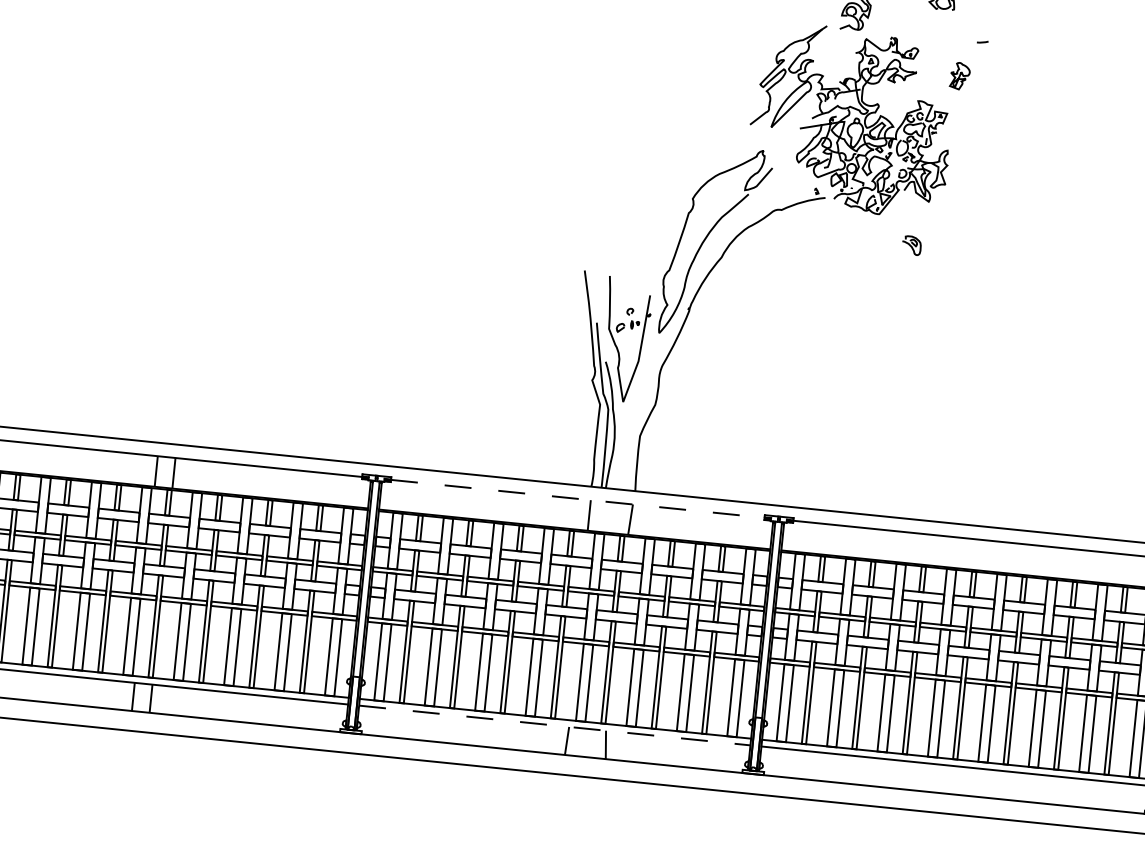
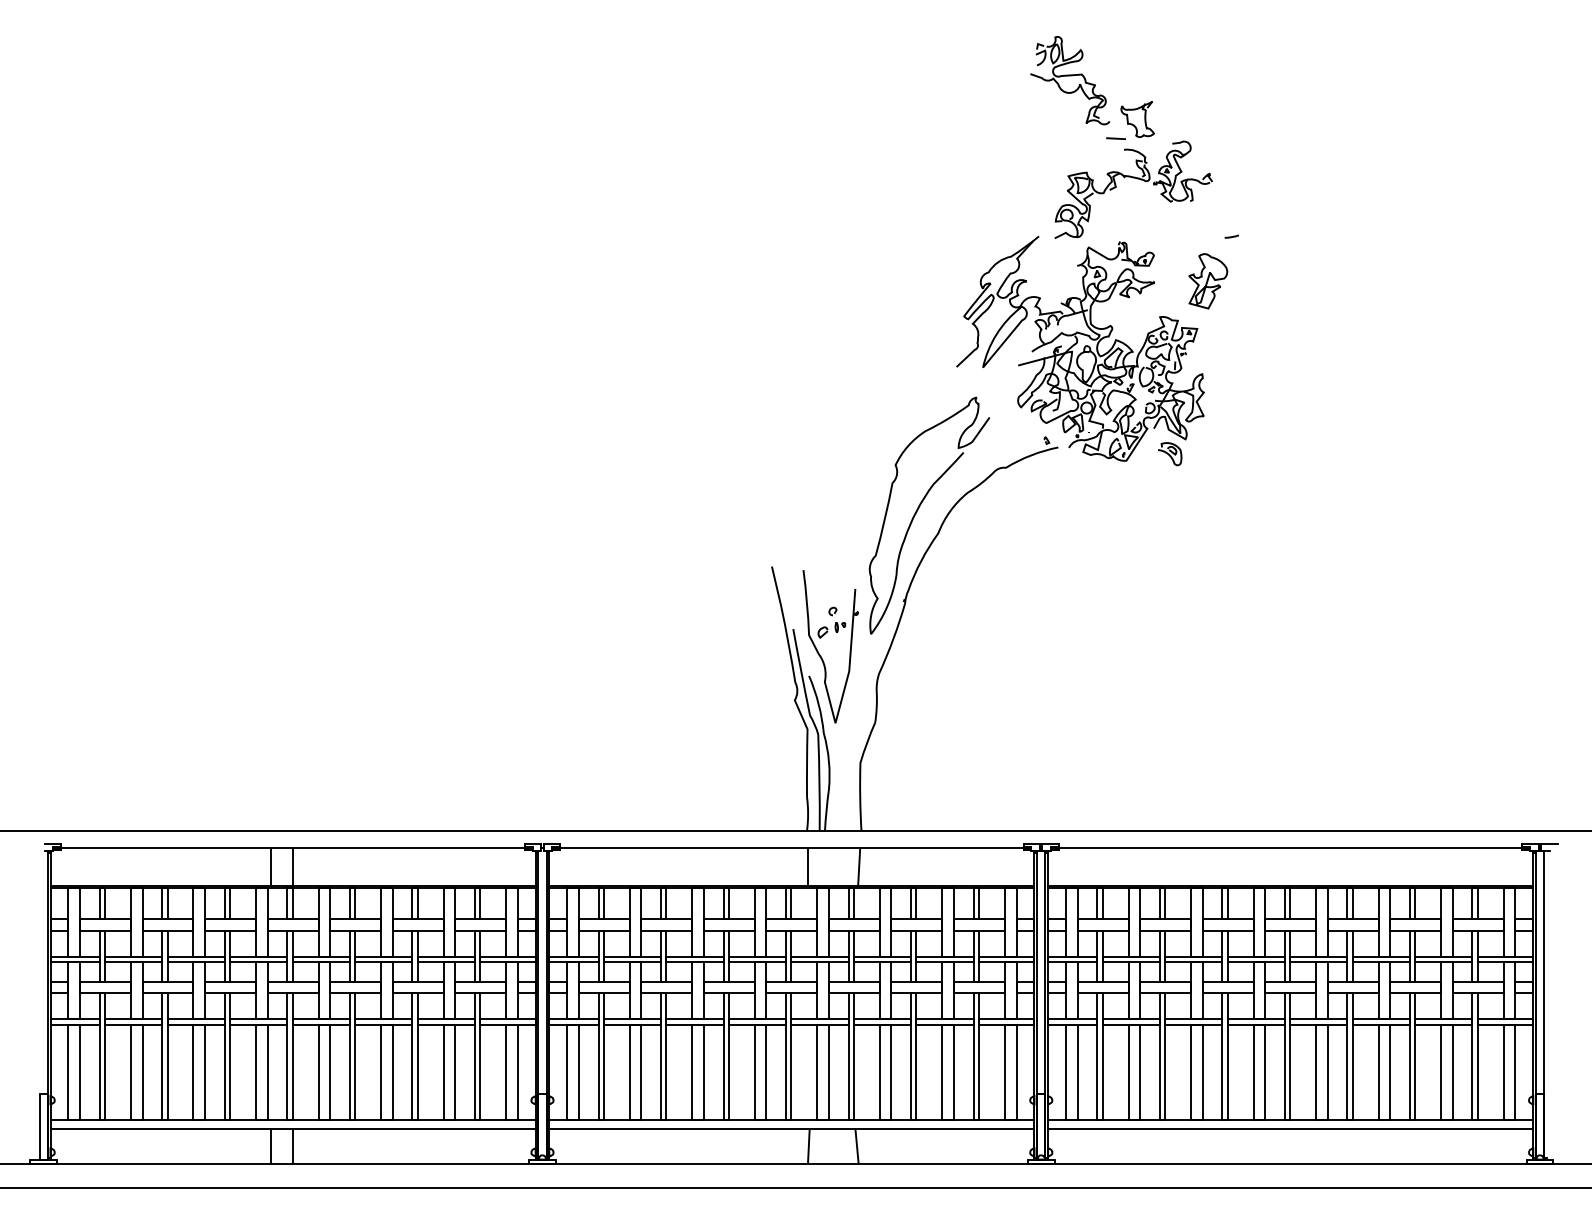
part: (960, 76) -> (1208, 281), size x1.67
part: (912, 245) -> (1170, 454), moved
line: (577, 498) -> (791, 847), dashed -> solid
line: (554, 725) -> (791, 1128), dashed -> solid

